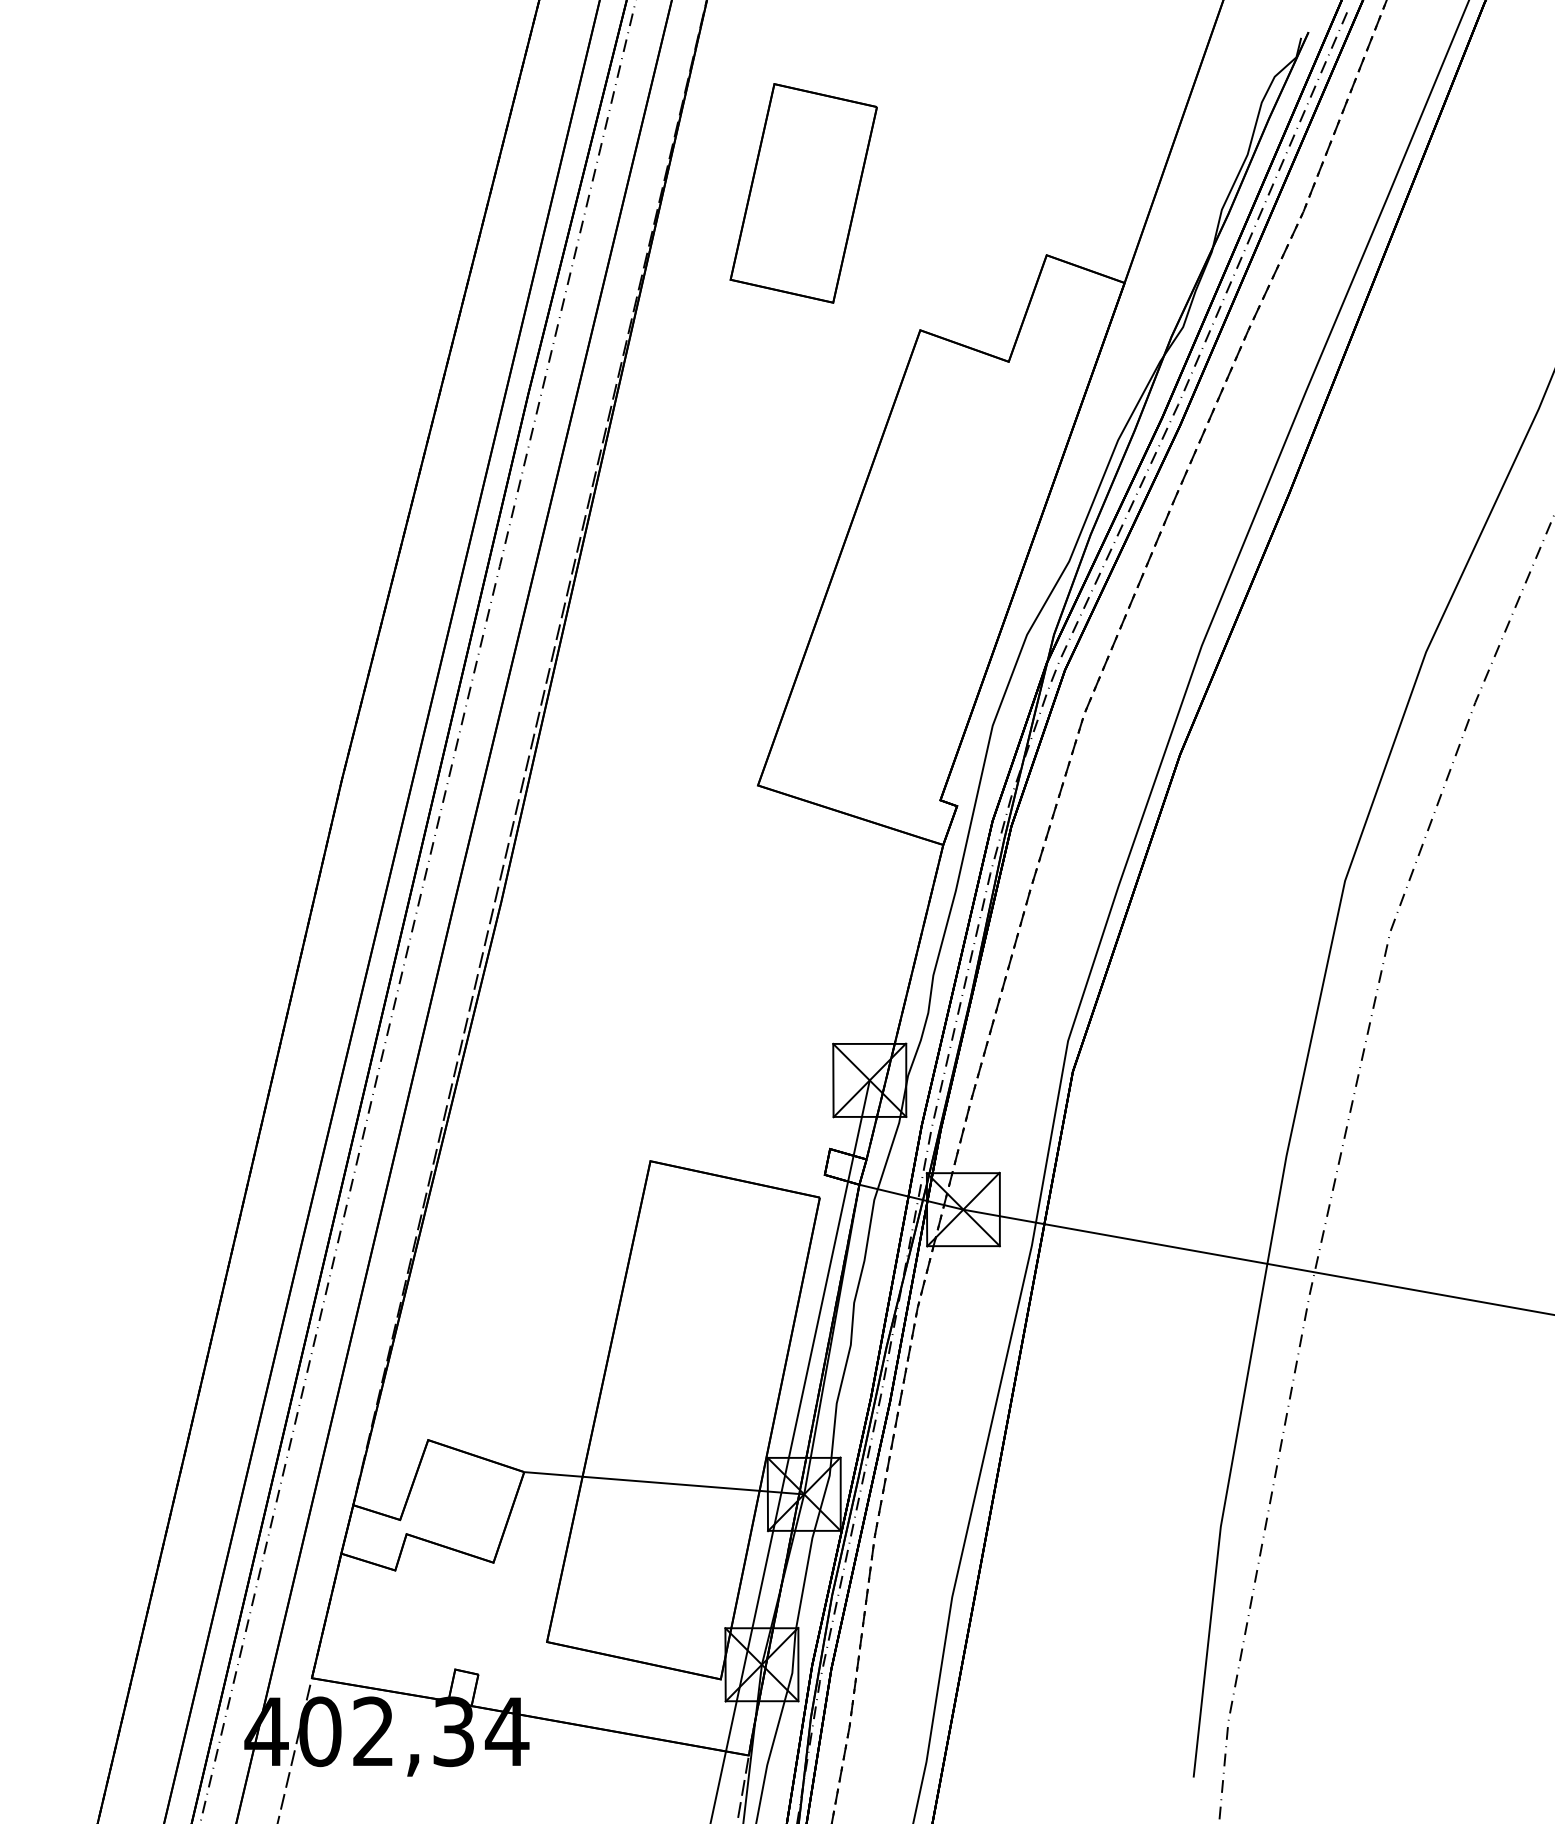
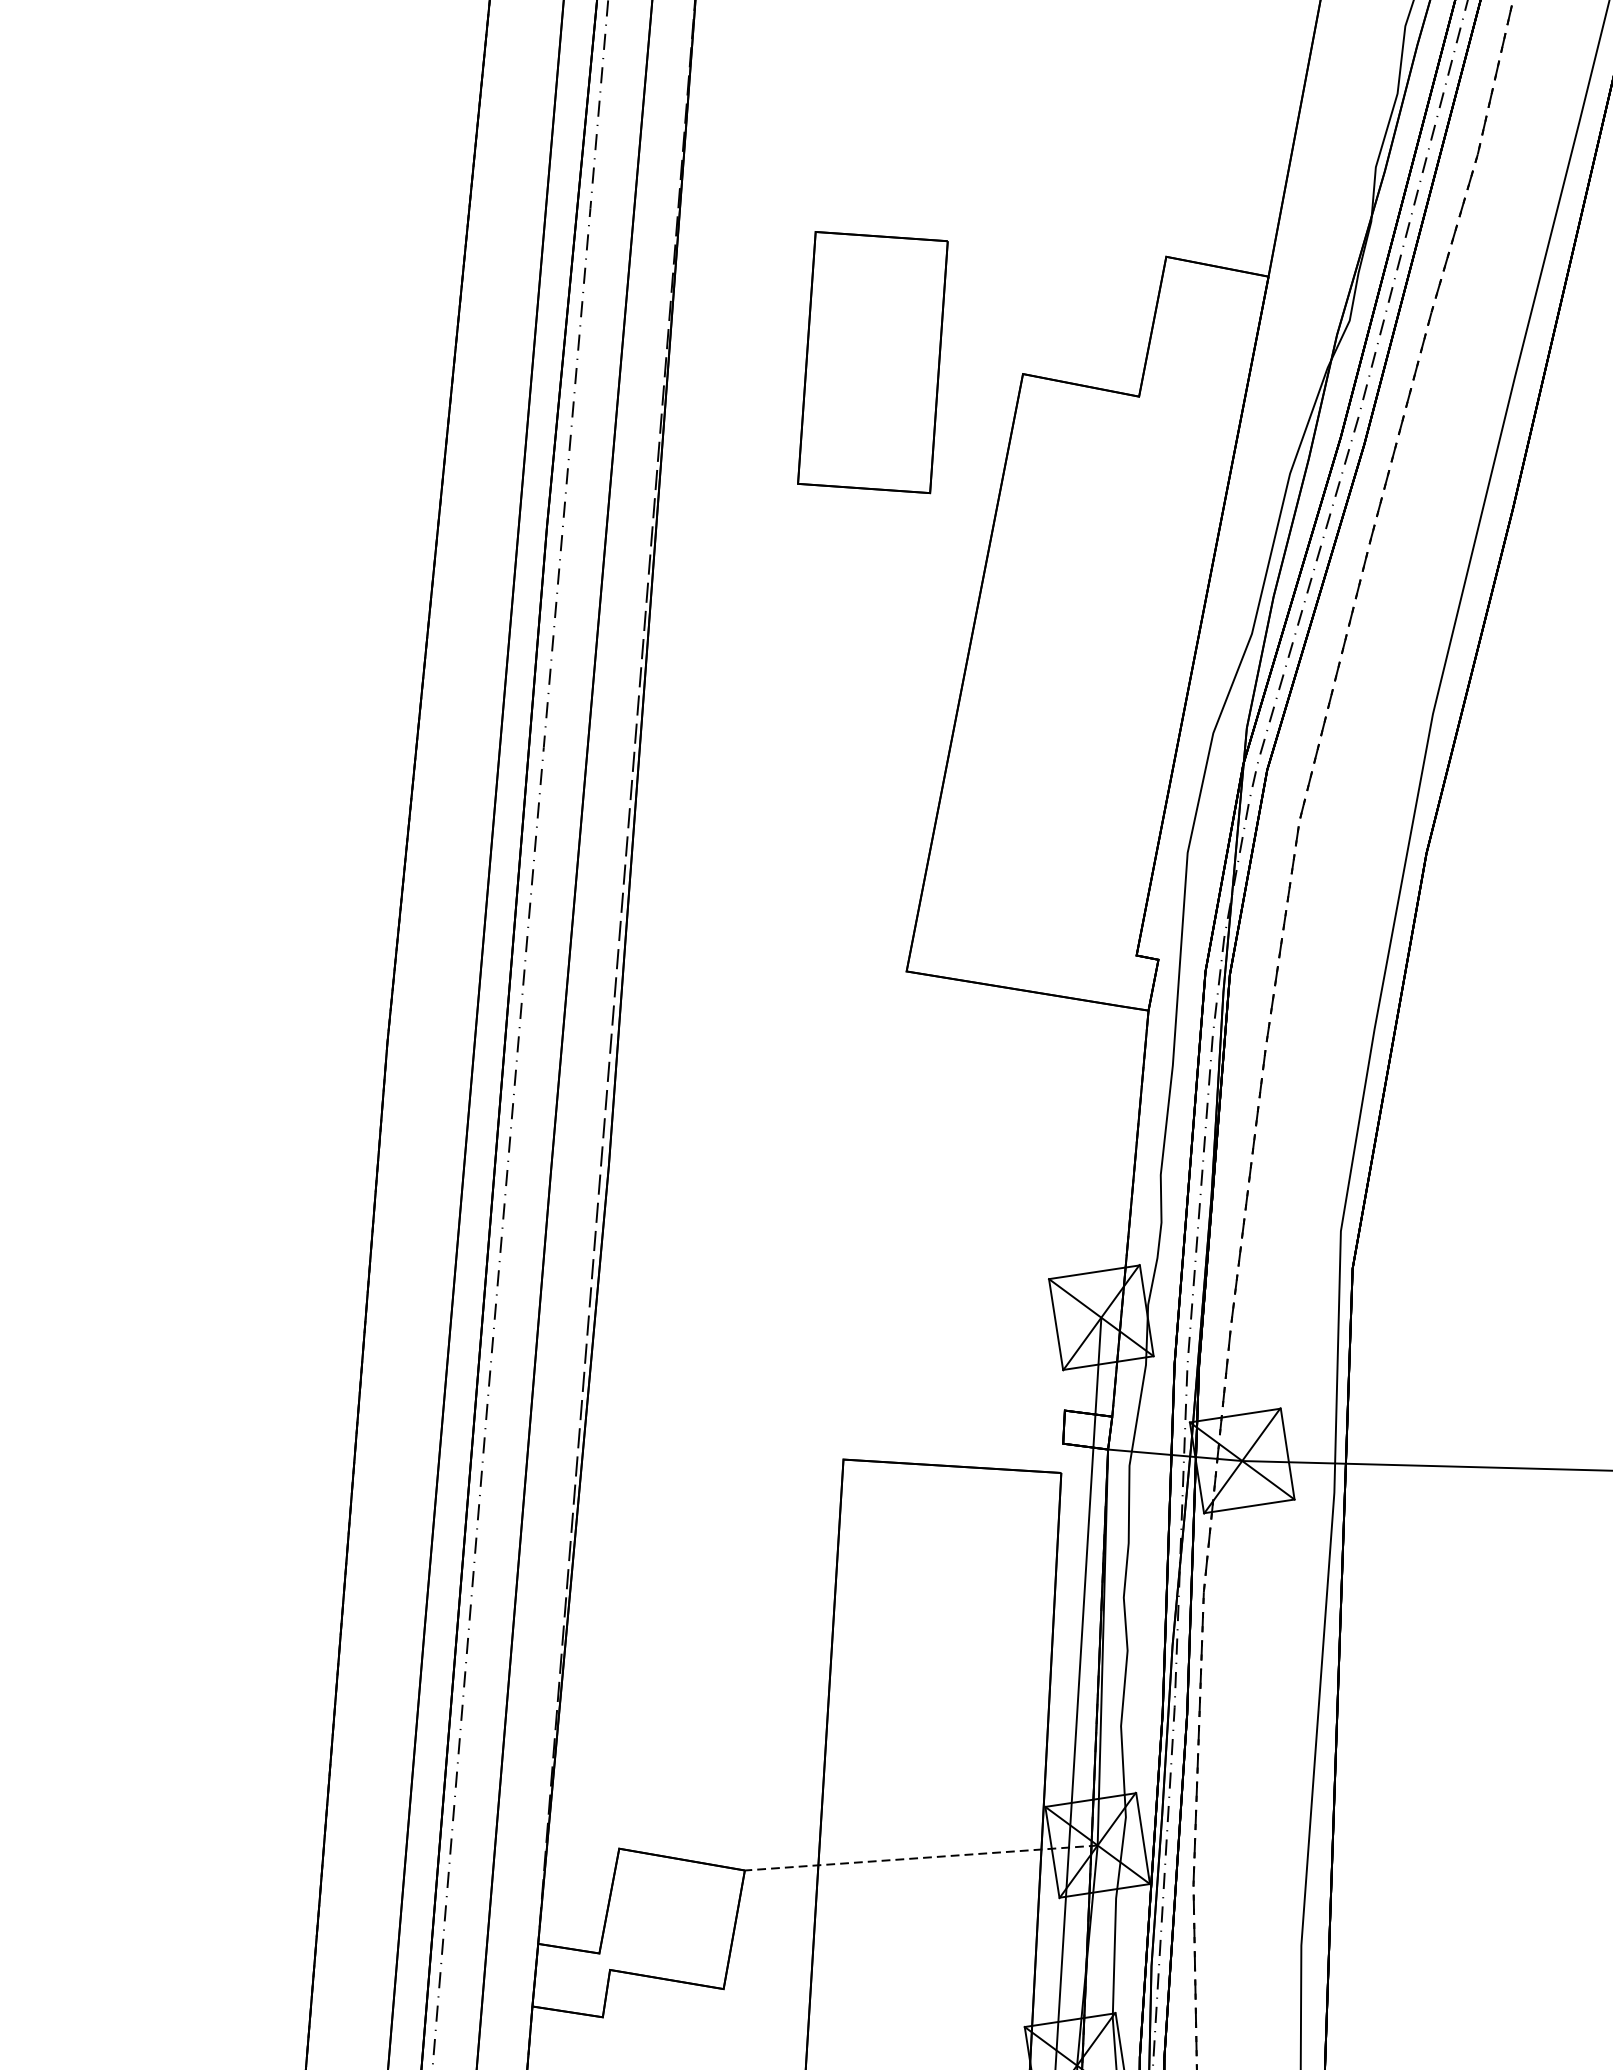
part: (803, 193) -> (872, 362), moved
line: (663, 1483) -> (920, 1858), solid -> dashed

